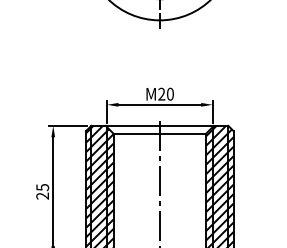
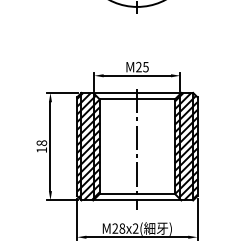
text: (169, 94) -> (145, 67), M20 -> M25
text: (42, 191) -> (41, 146), 25 -> 18

